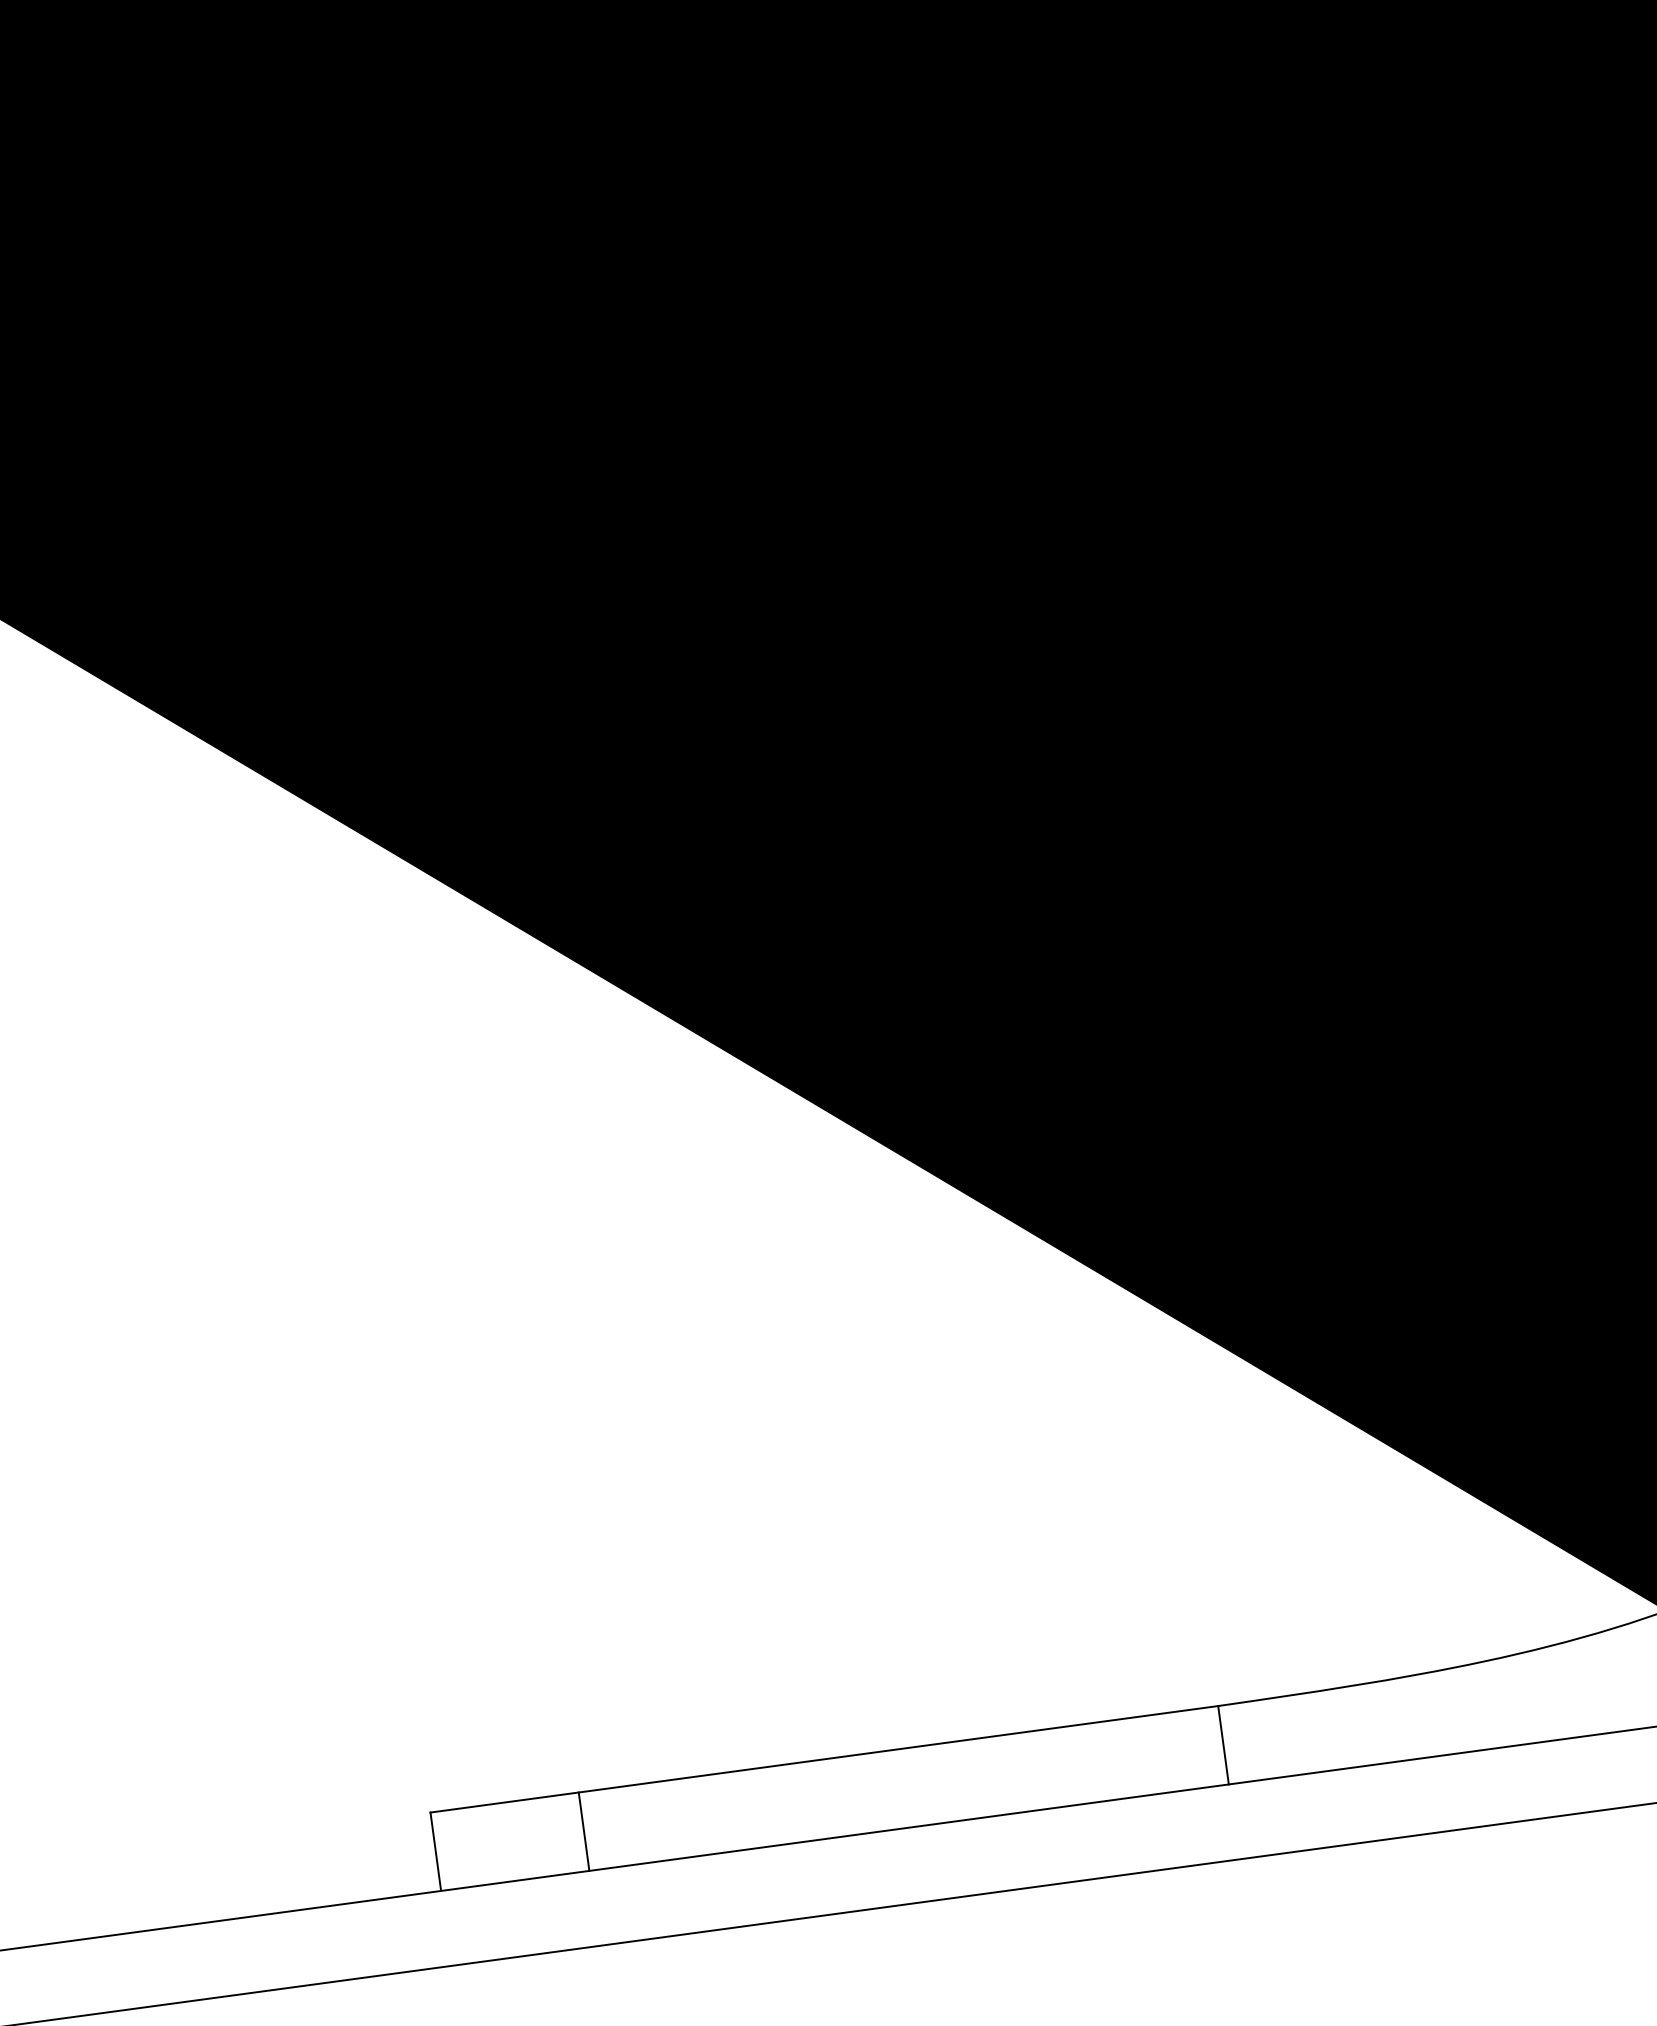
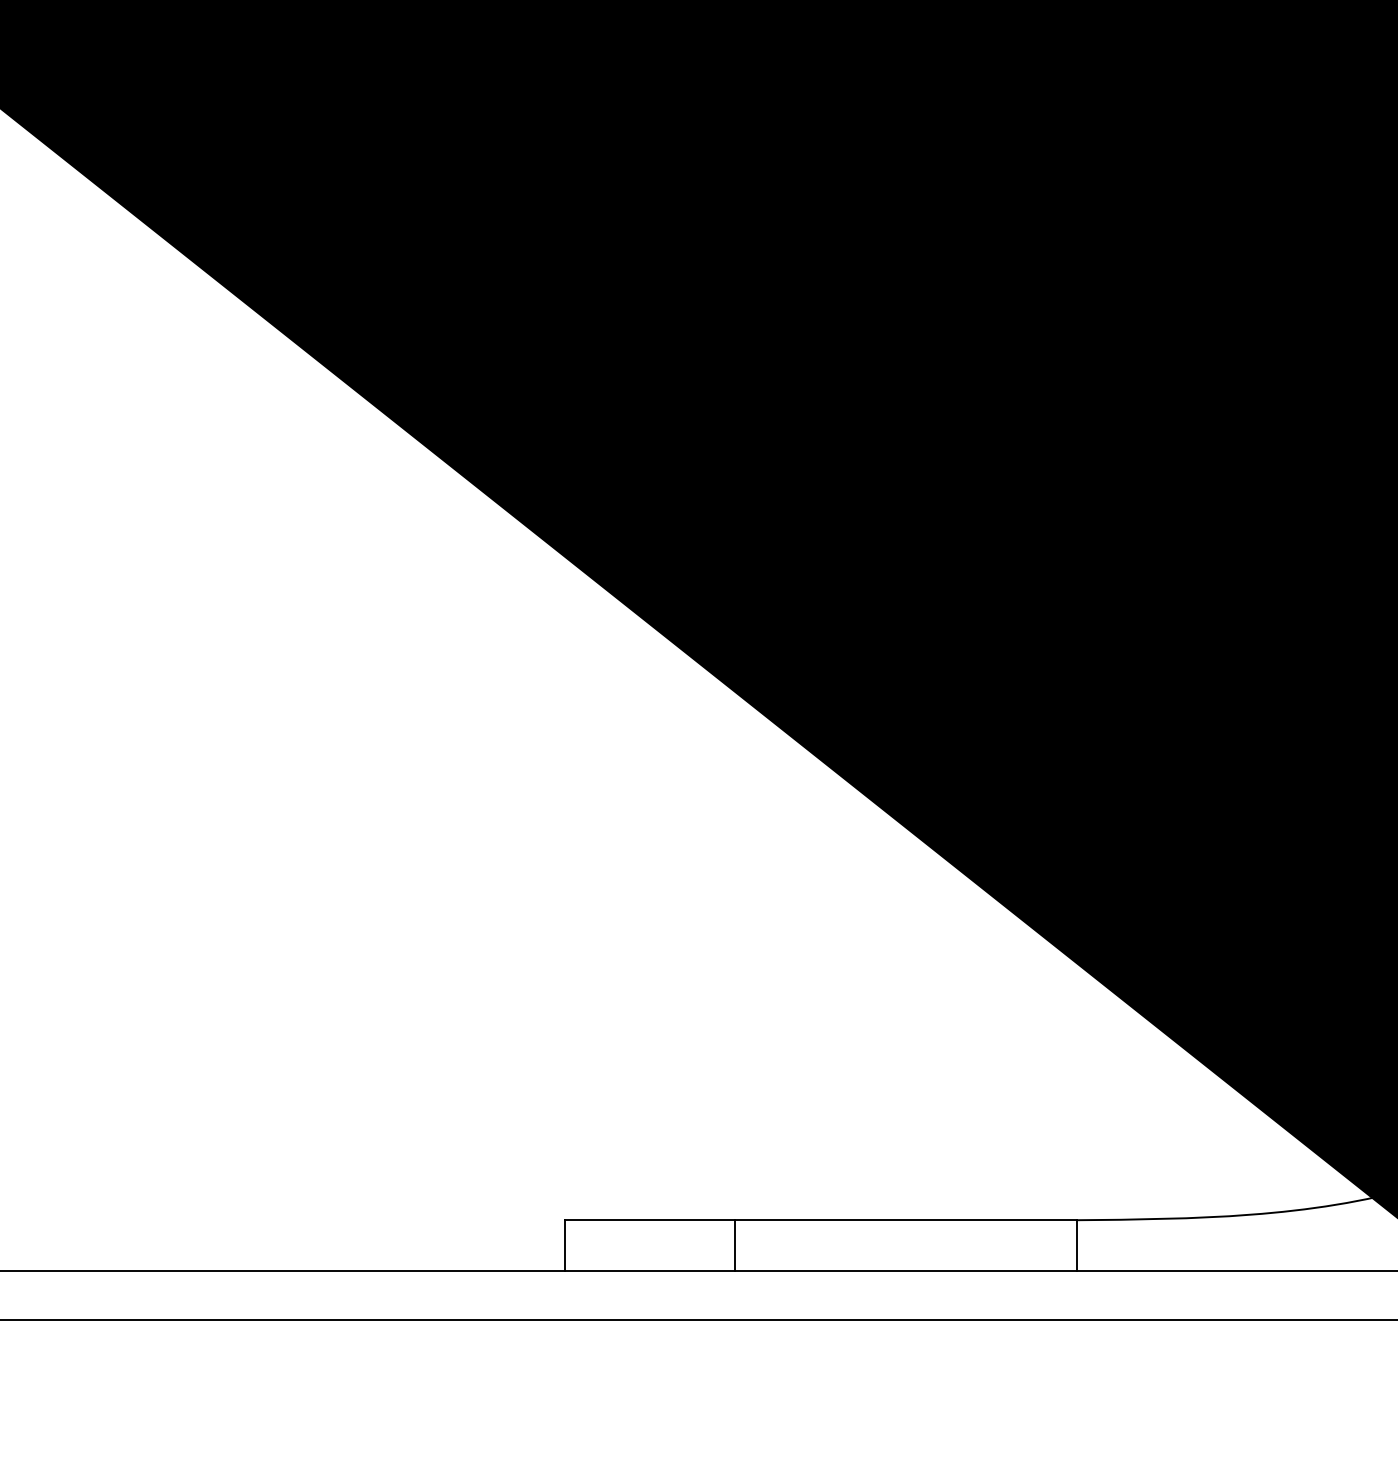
line: (584, 1831) -> (735, 1245), moved

